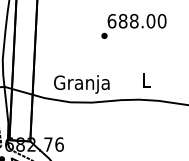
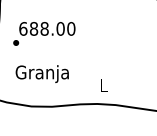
text: (133, 26) -> (43, 33), moved
text: (81, 84) -> (41, 74), moved

